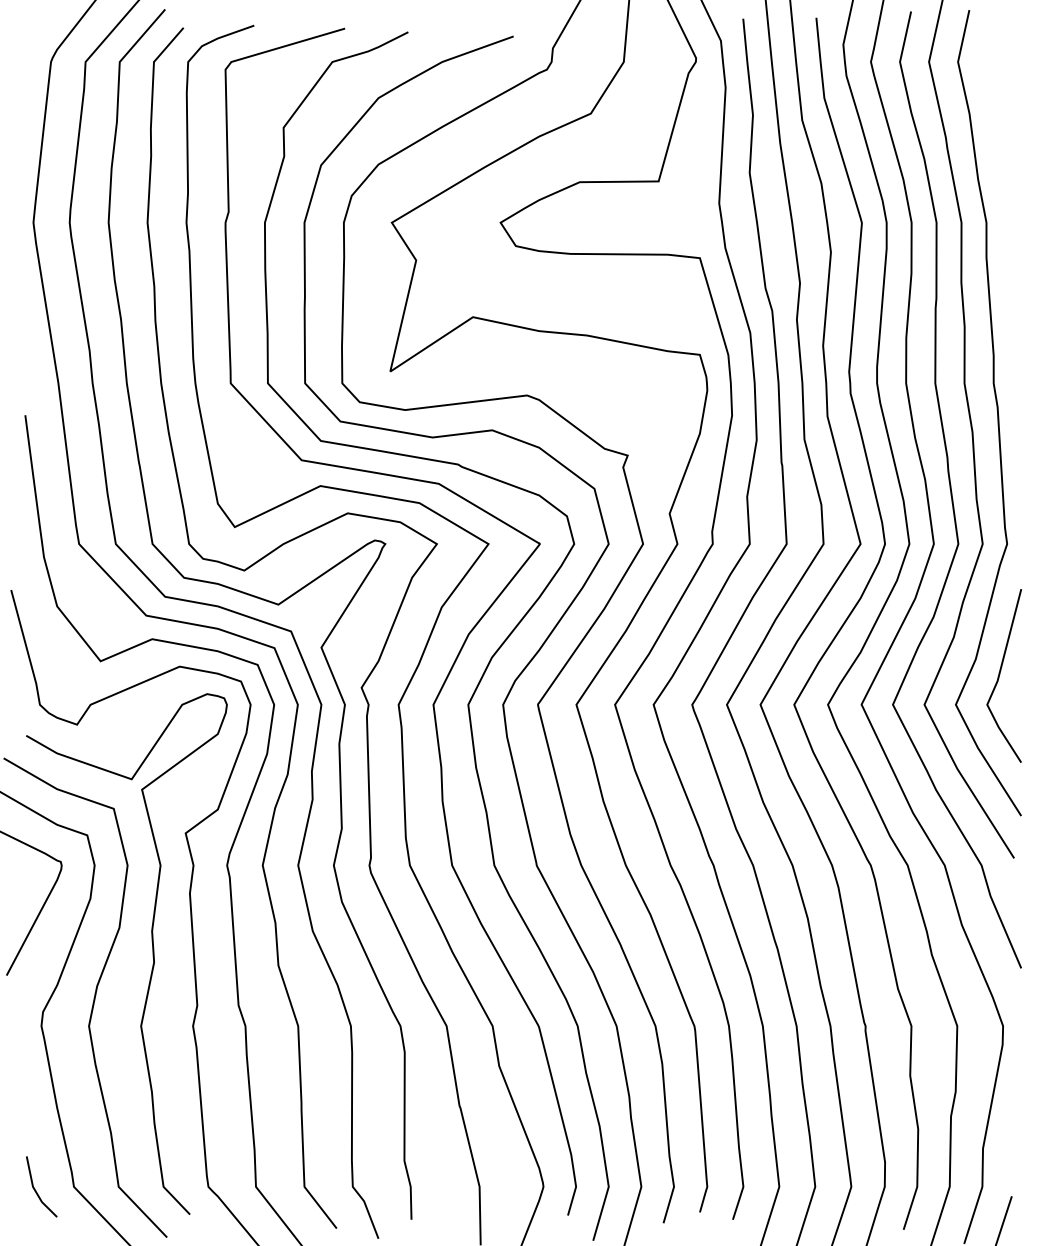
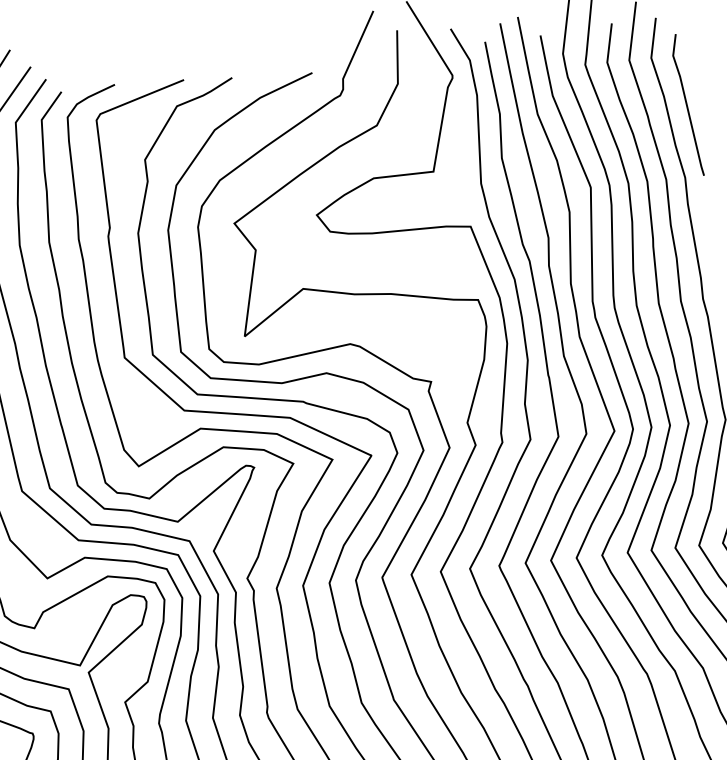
line: (999, 127) -> (687, 104), added

